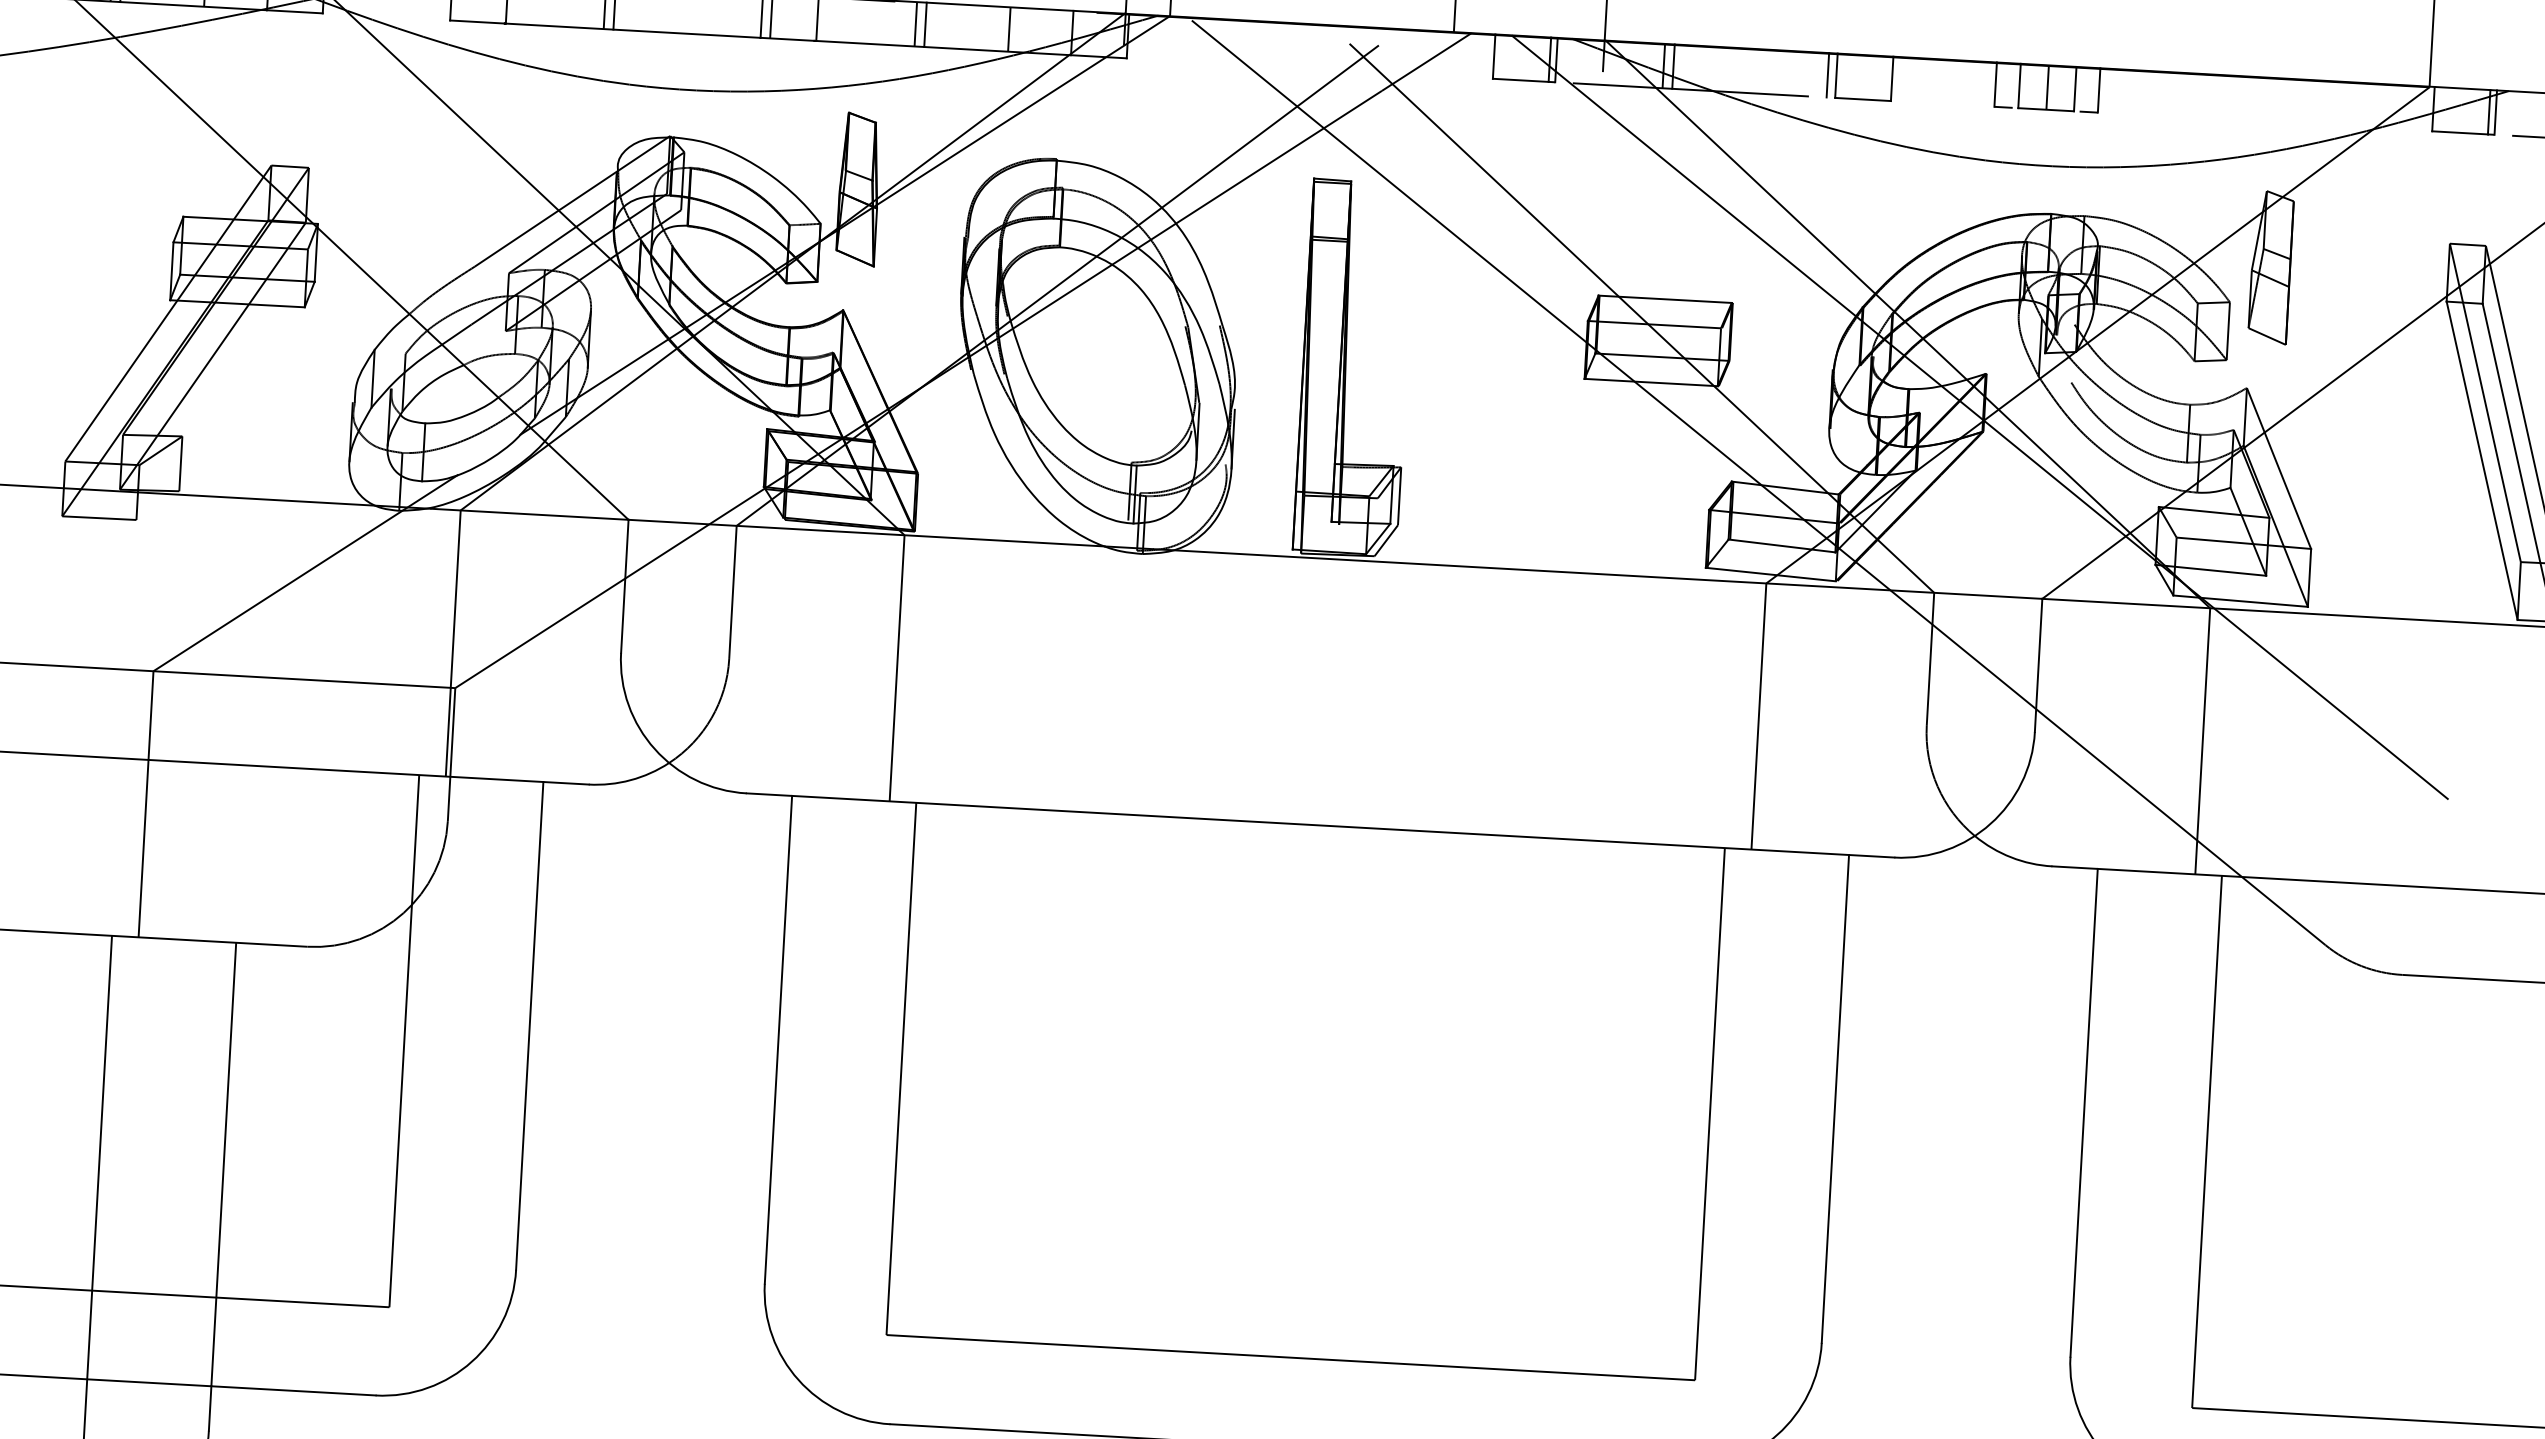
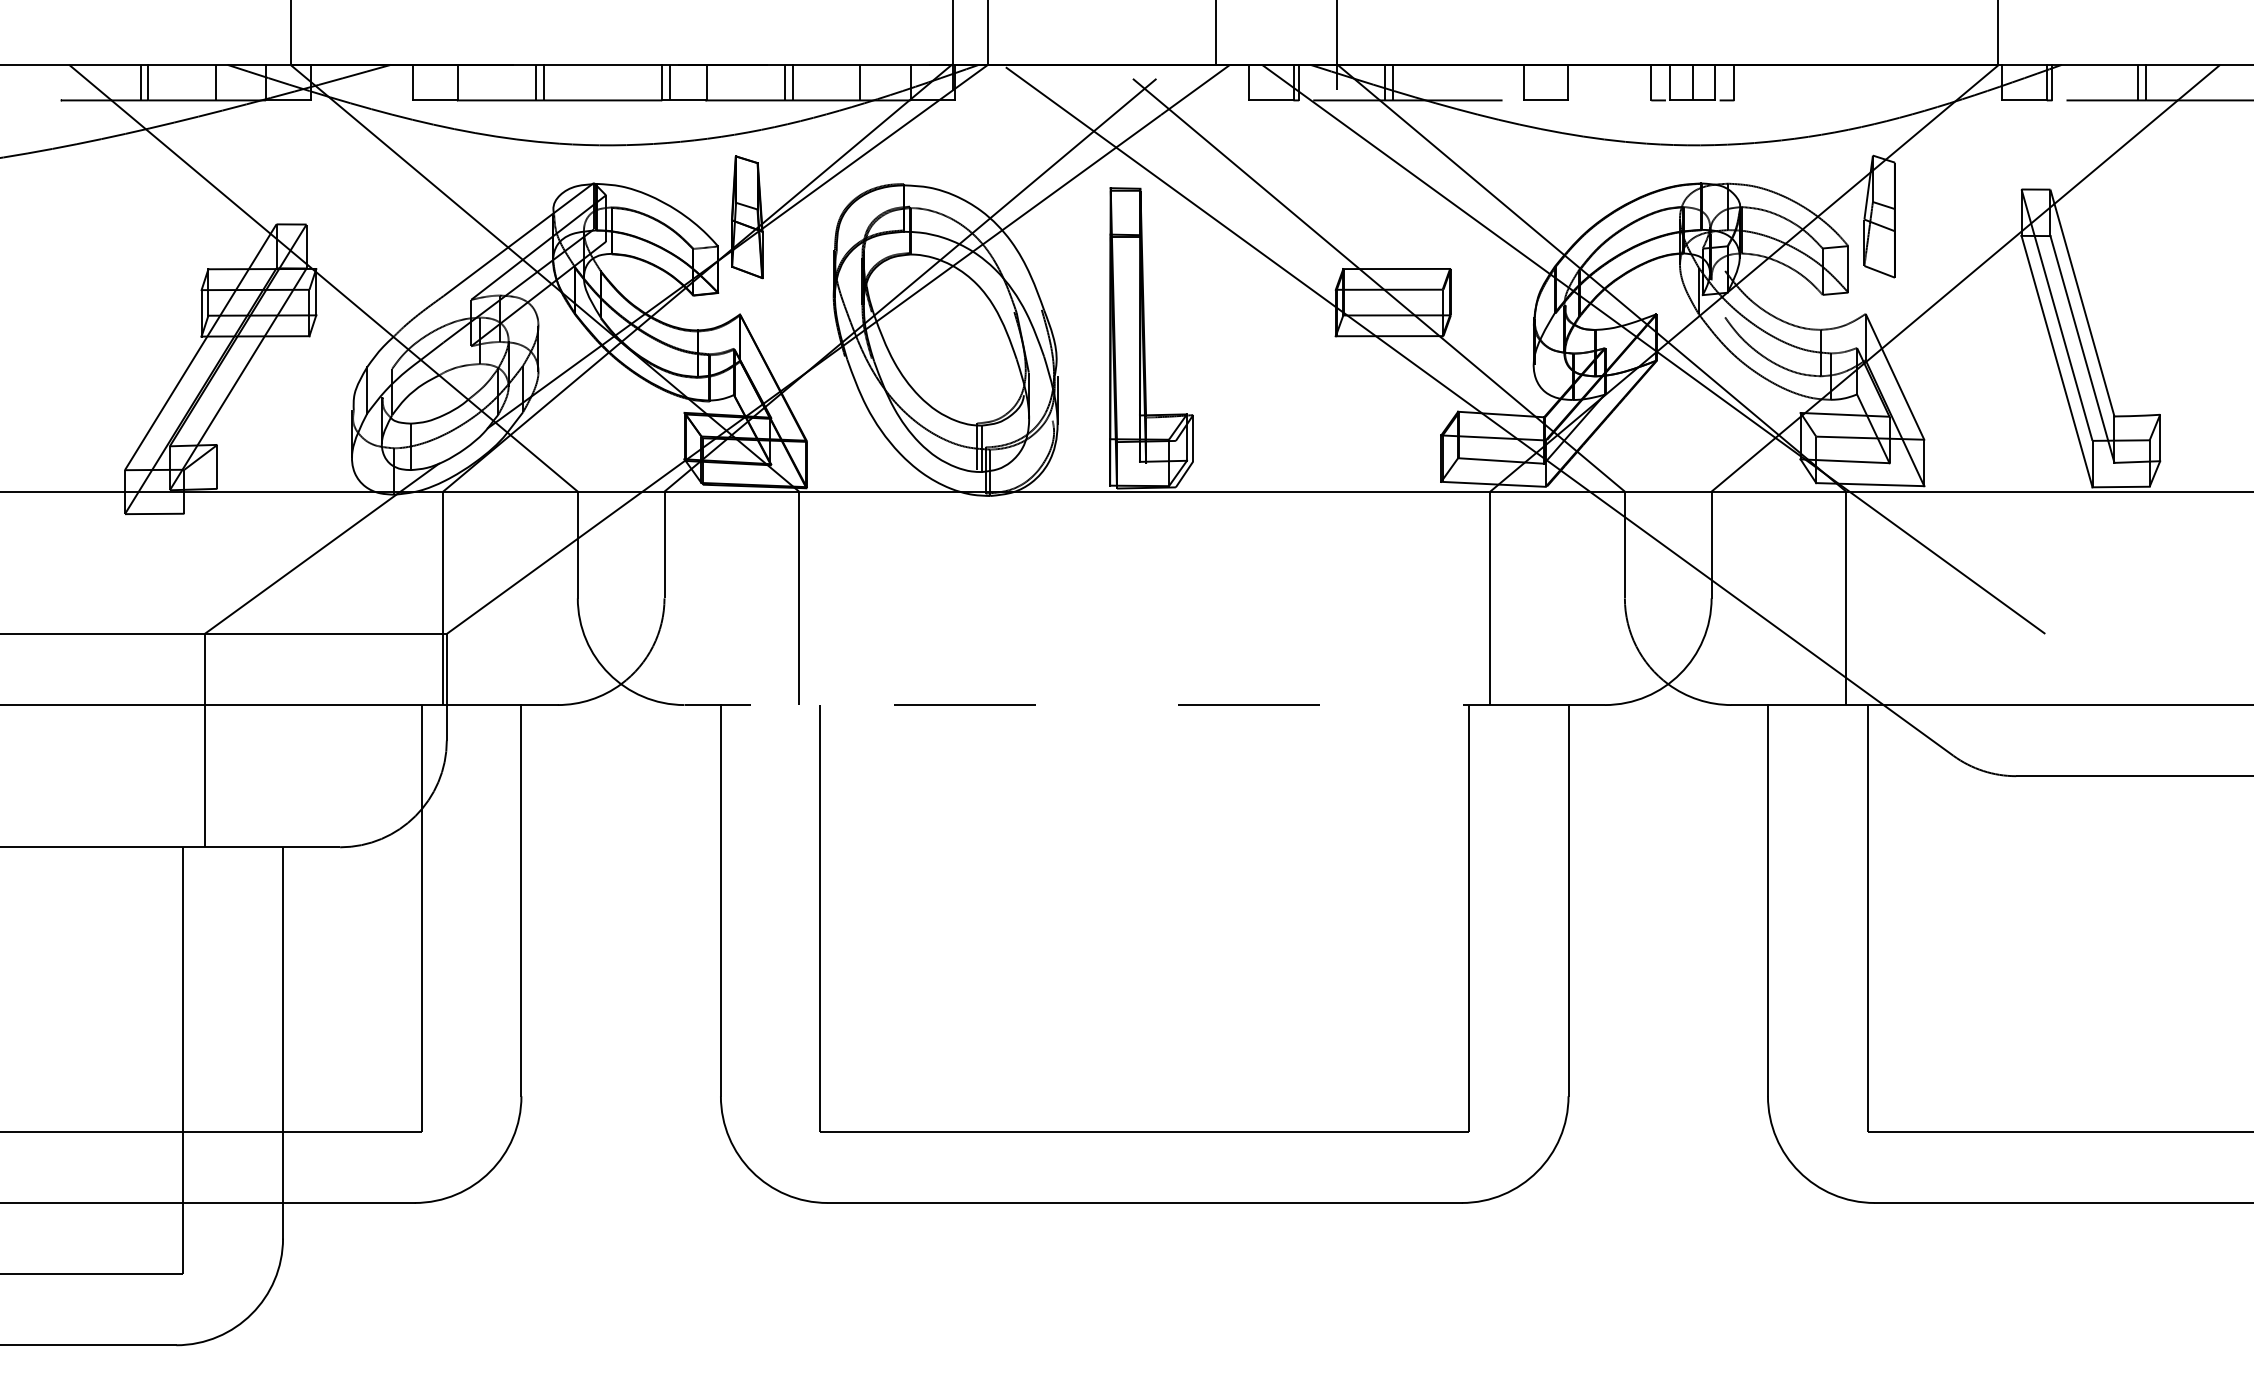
line: (1827, 75) -> (1516, 82), removed
line: (1320, 826) -> (1144, 705), solid -> dashed

